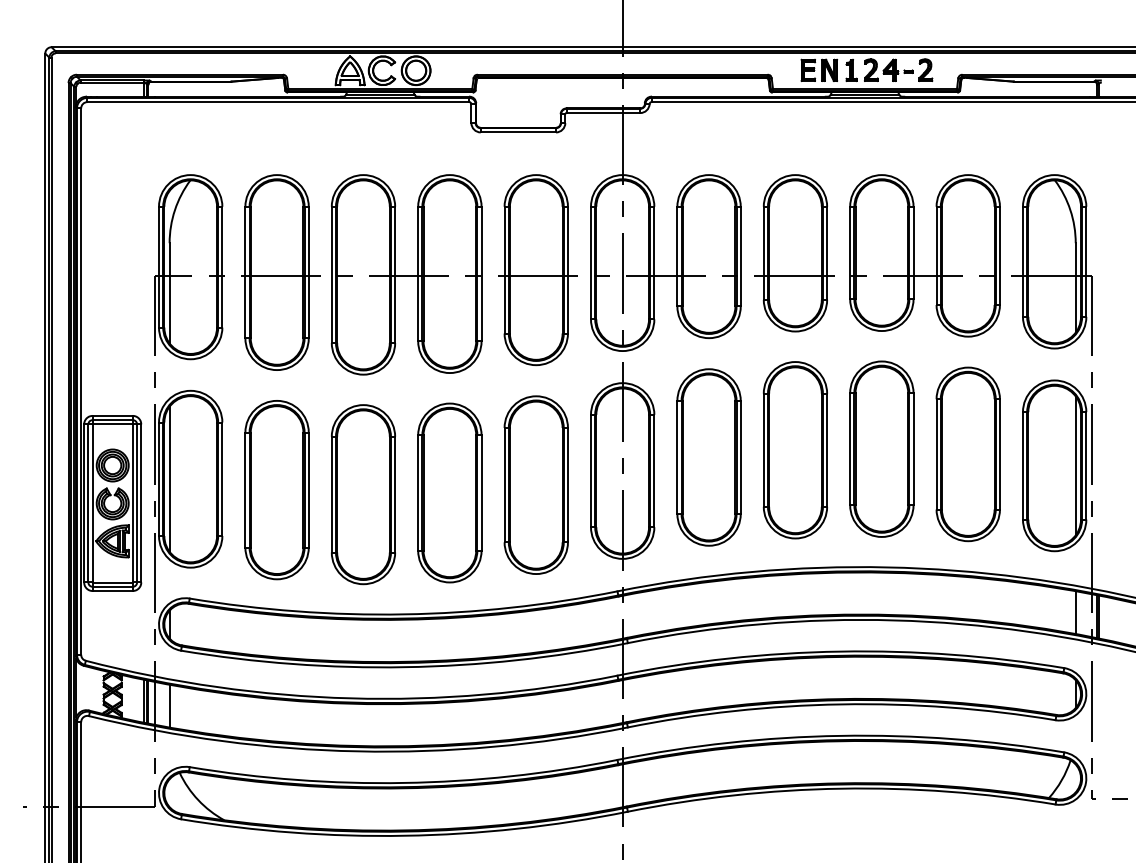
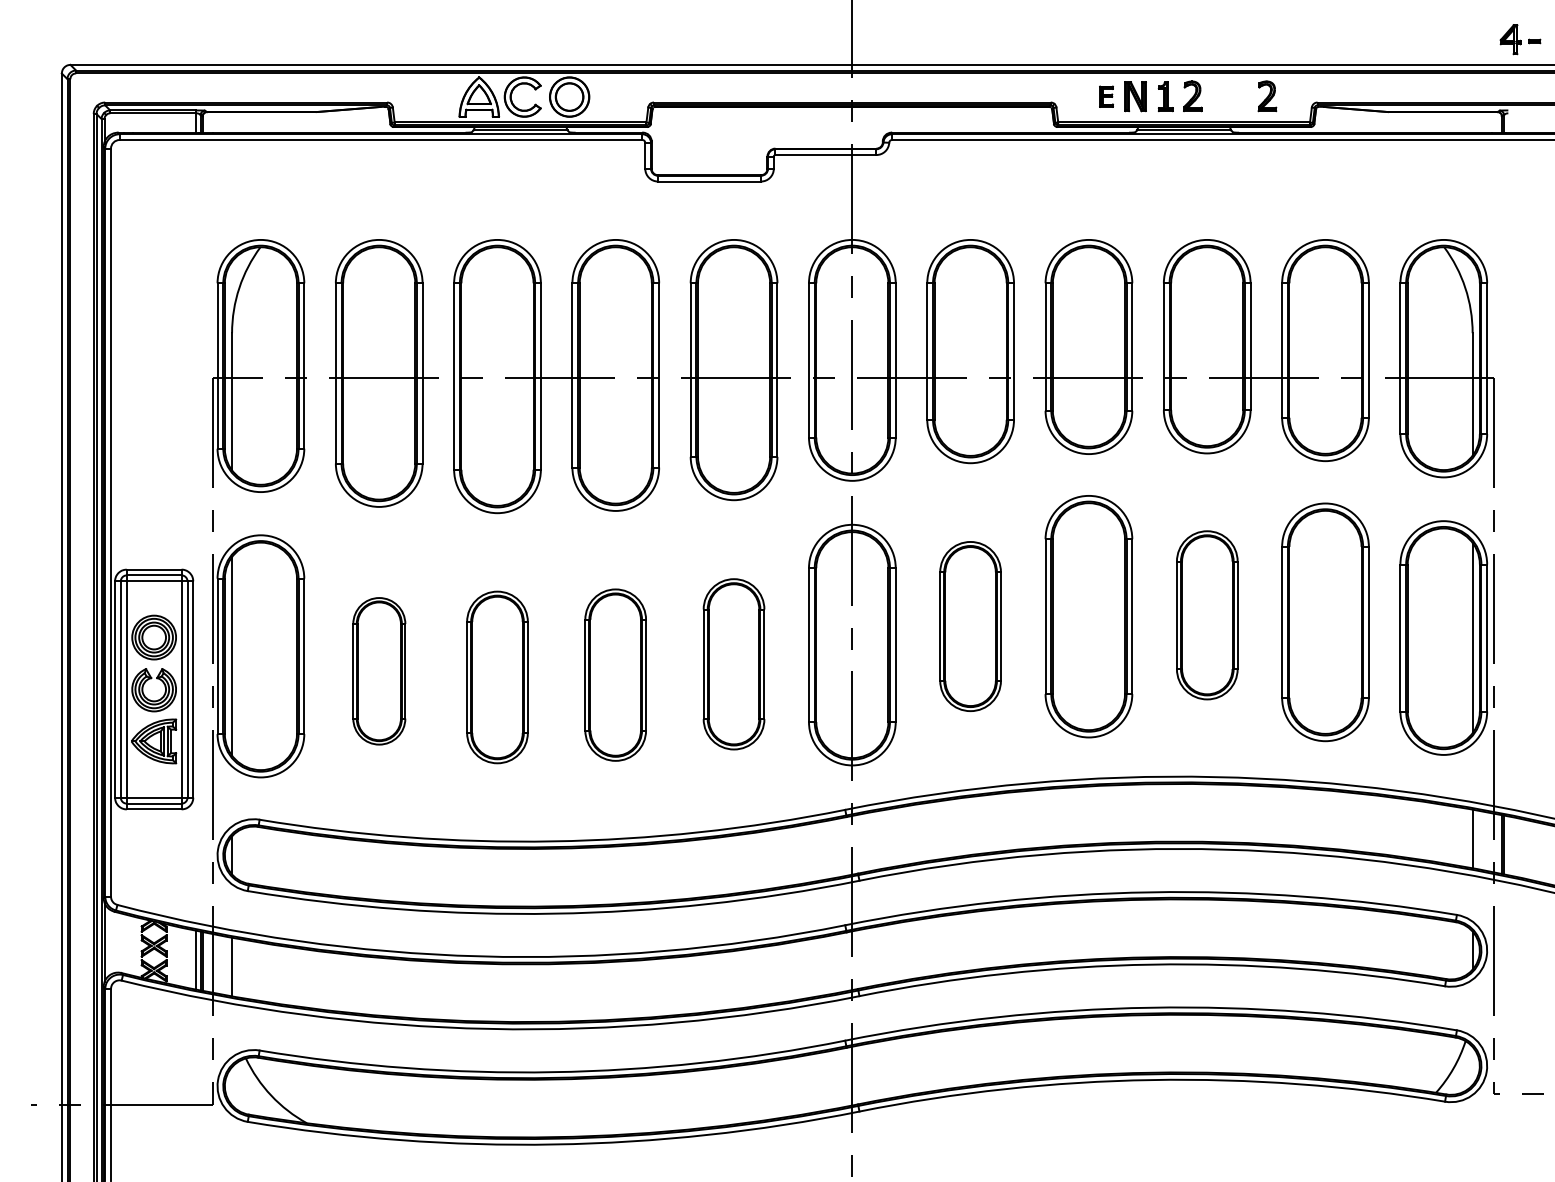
part: (808, 70) -> (1106, 96), size x0.7
part: (898, 70) -> (1520, 39), moved
part: (882, 449) -> (1207, 615), size x0.7
part: (708, 457) -> (970, 626), size x0.7
part: (535, 484) -> (733, 663), size x0.7
part: (277, 490) -> (379, 671), size x0.6
part: (449, 492) -> (615, 674), size x0.7
part: (363, 494) -> (497, 677), size x0.7

